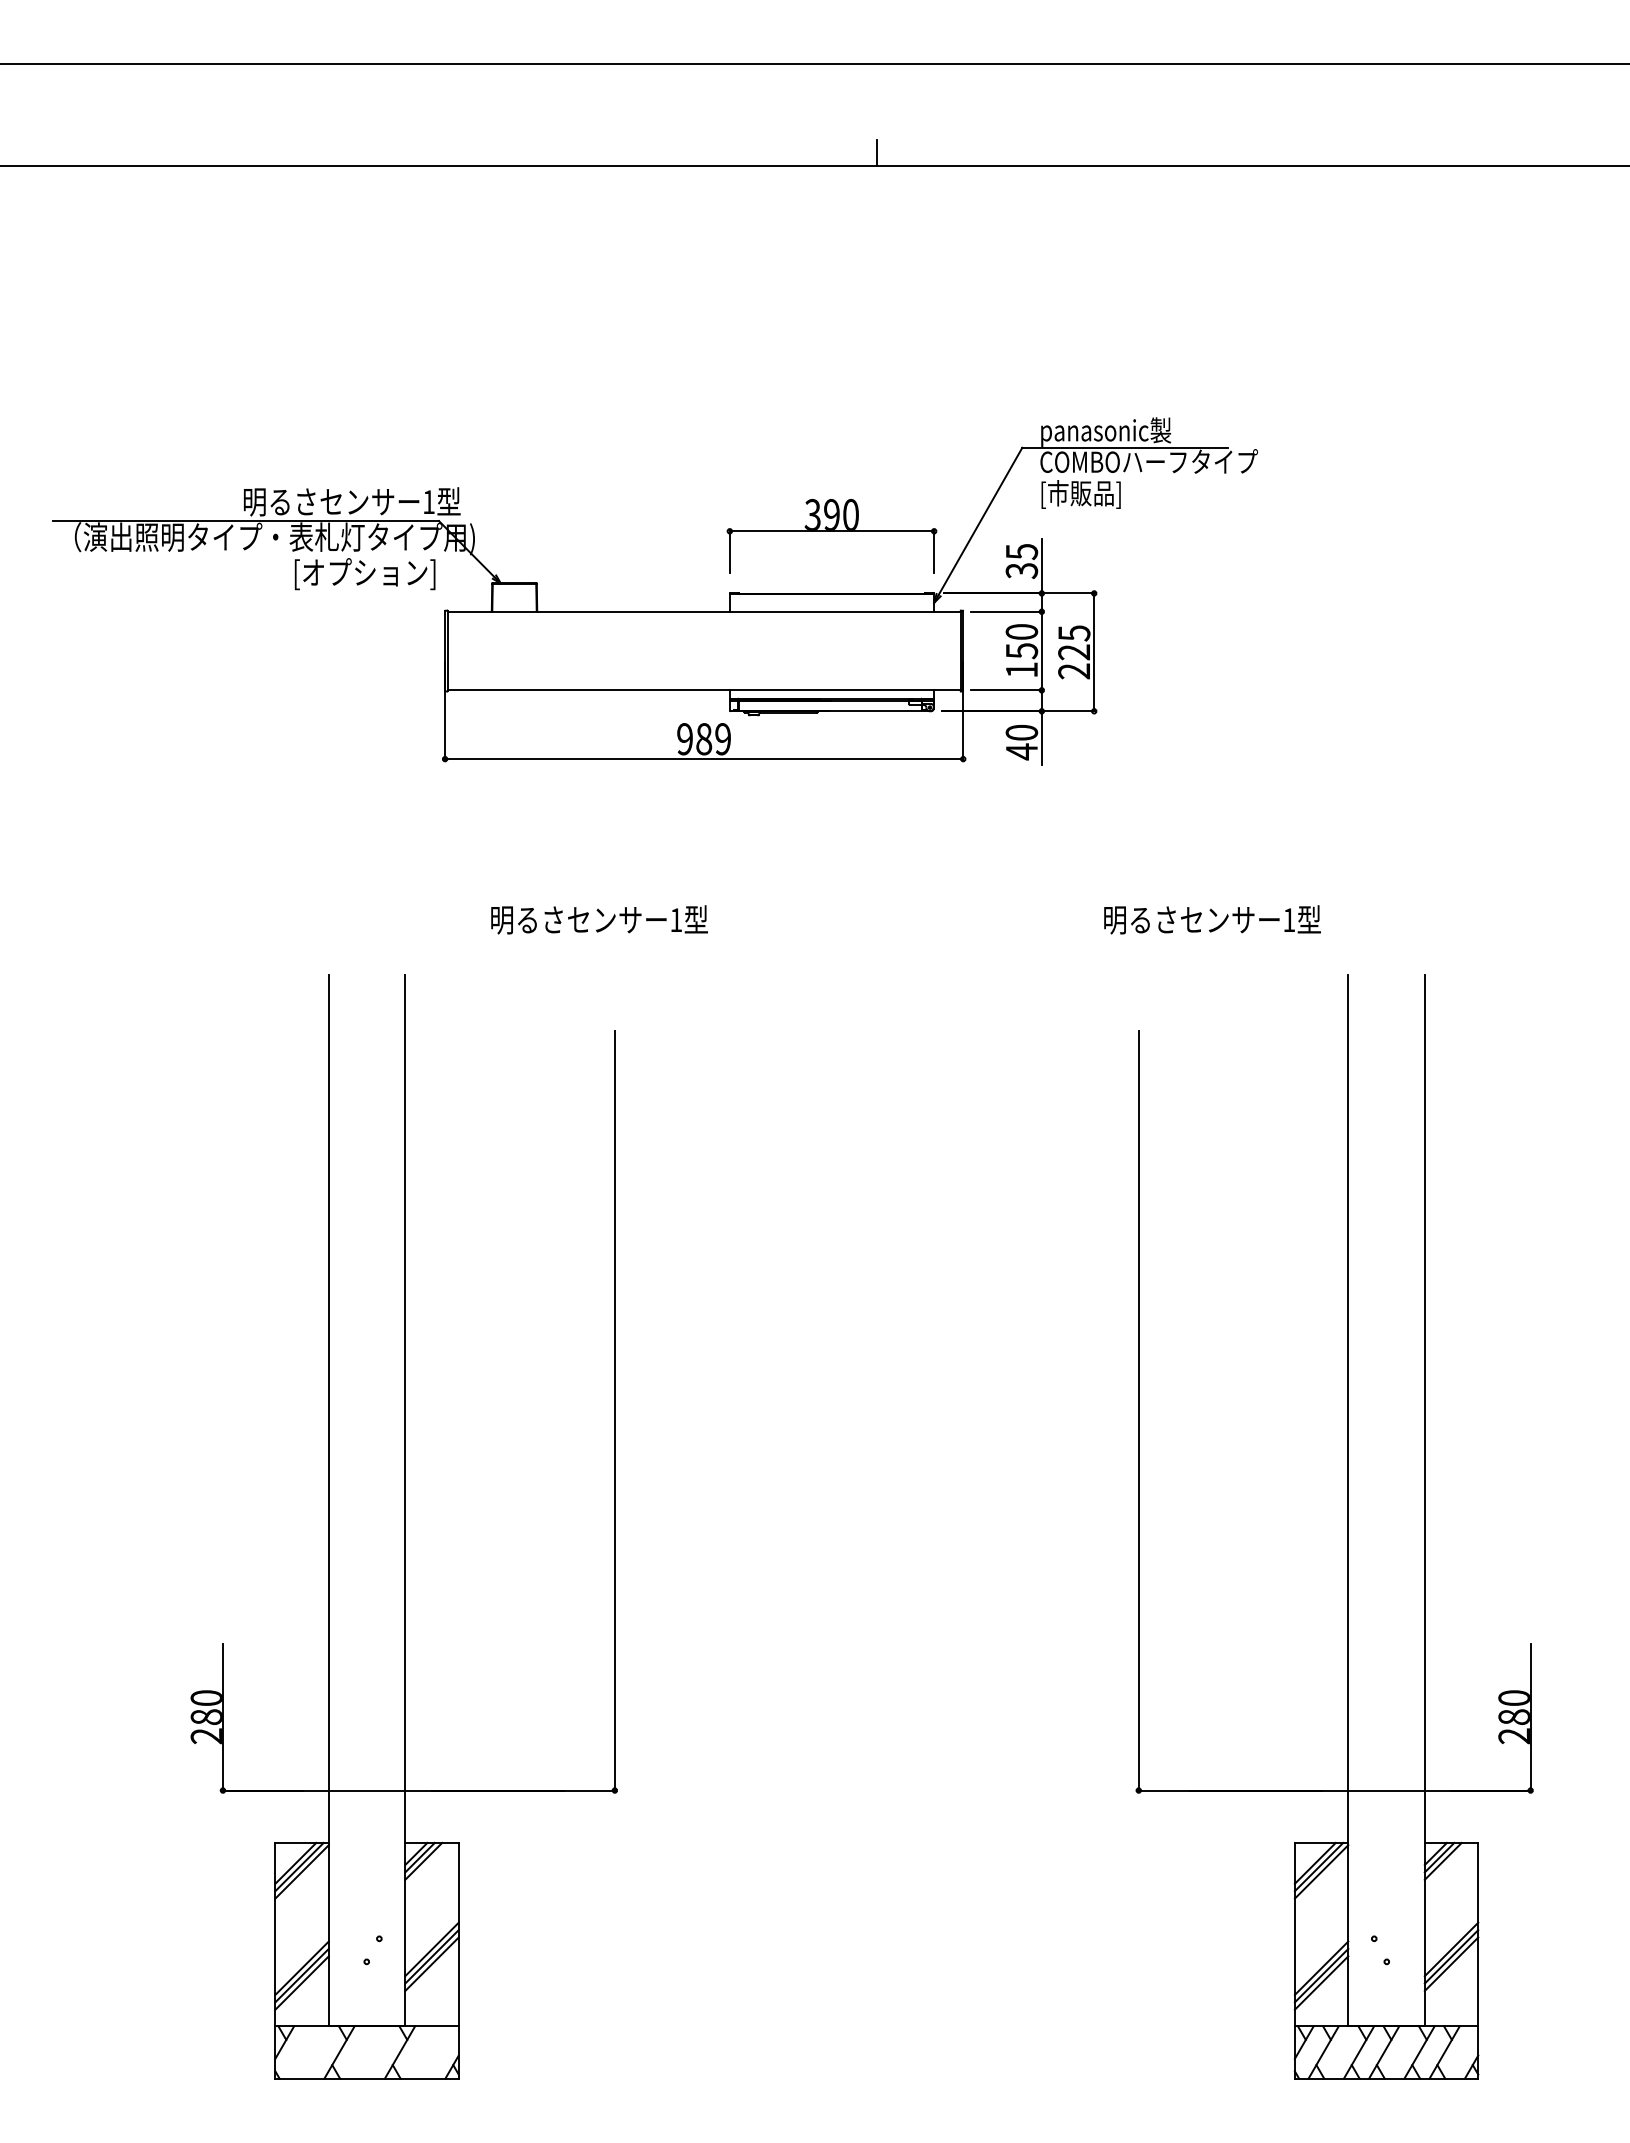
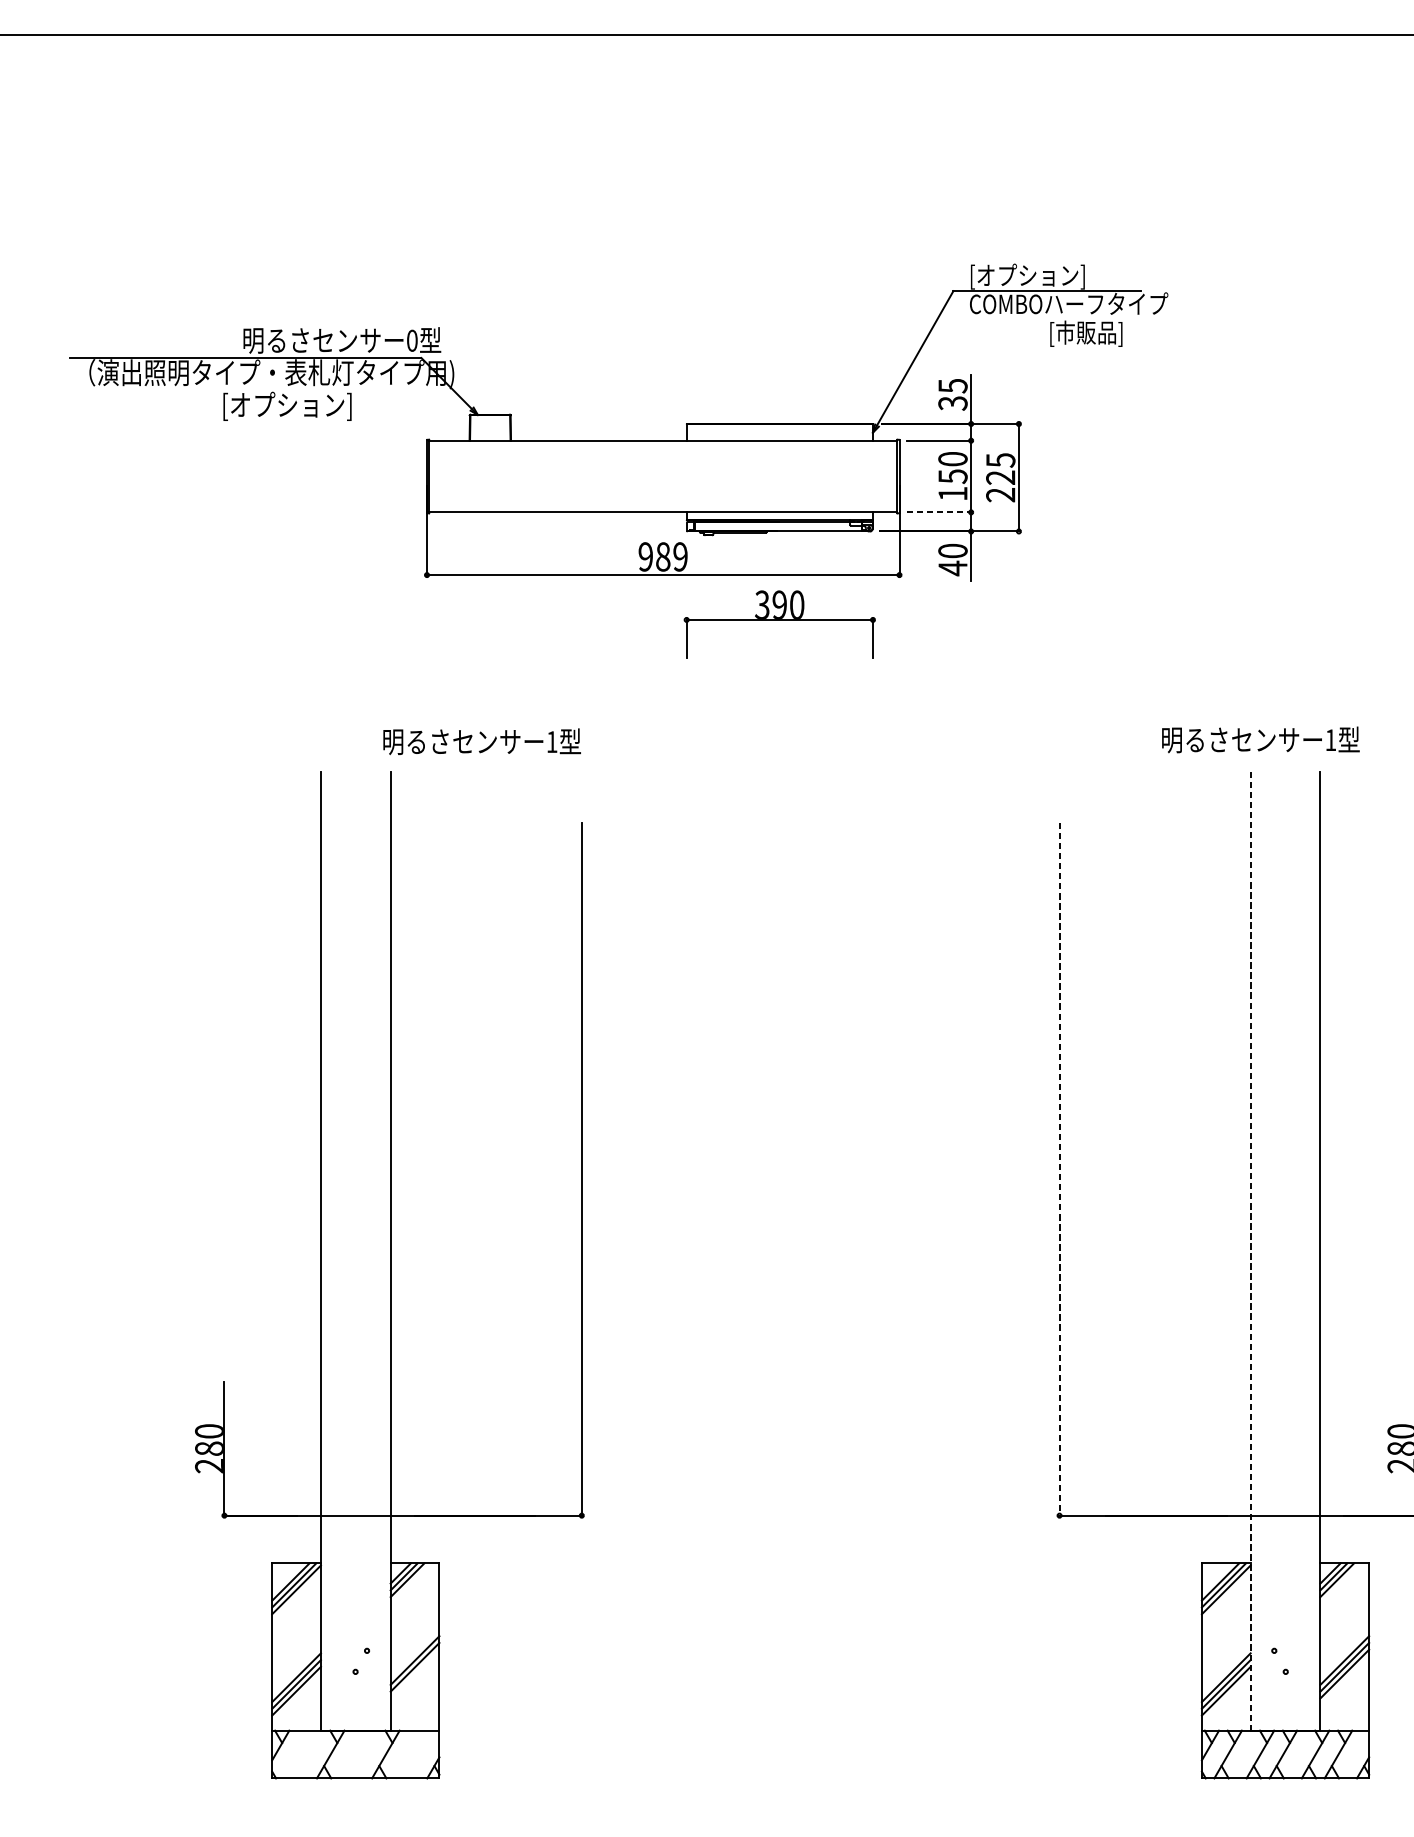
line: (876, 153) -> (820, 22), removed
text: (1106, 431) -> (1030, 276), panasonic製 -> [オプション]
text: (1080, 494) -> (1085, 333), moved
text: (428, 502) -> (411, 341), 1 -> 0
part: (831, 536) -> (779, 624), moved
text: (364, 574) -> (286, 406), moved
line: (1006, 690) -> (938, 512), solid -> dashed
text: (599, 919) -> (482, 741), moved
text: (1212, 919) -> (1260, 739), moved
line: (1138, 1410) -> (1059, 1169), solid -> dashed
line: (1348, 1500) -> (1250, 1251), solid -> dashed
line: (431, 1963) -> (414, 1673), removed

